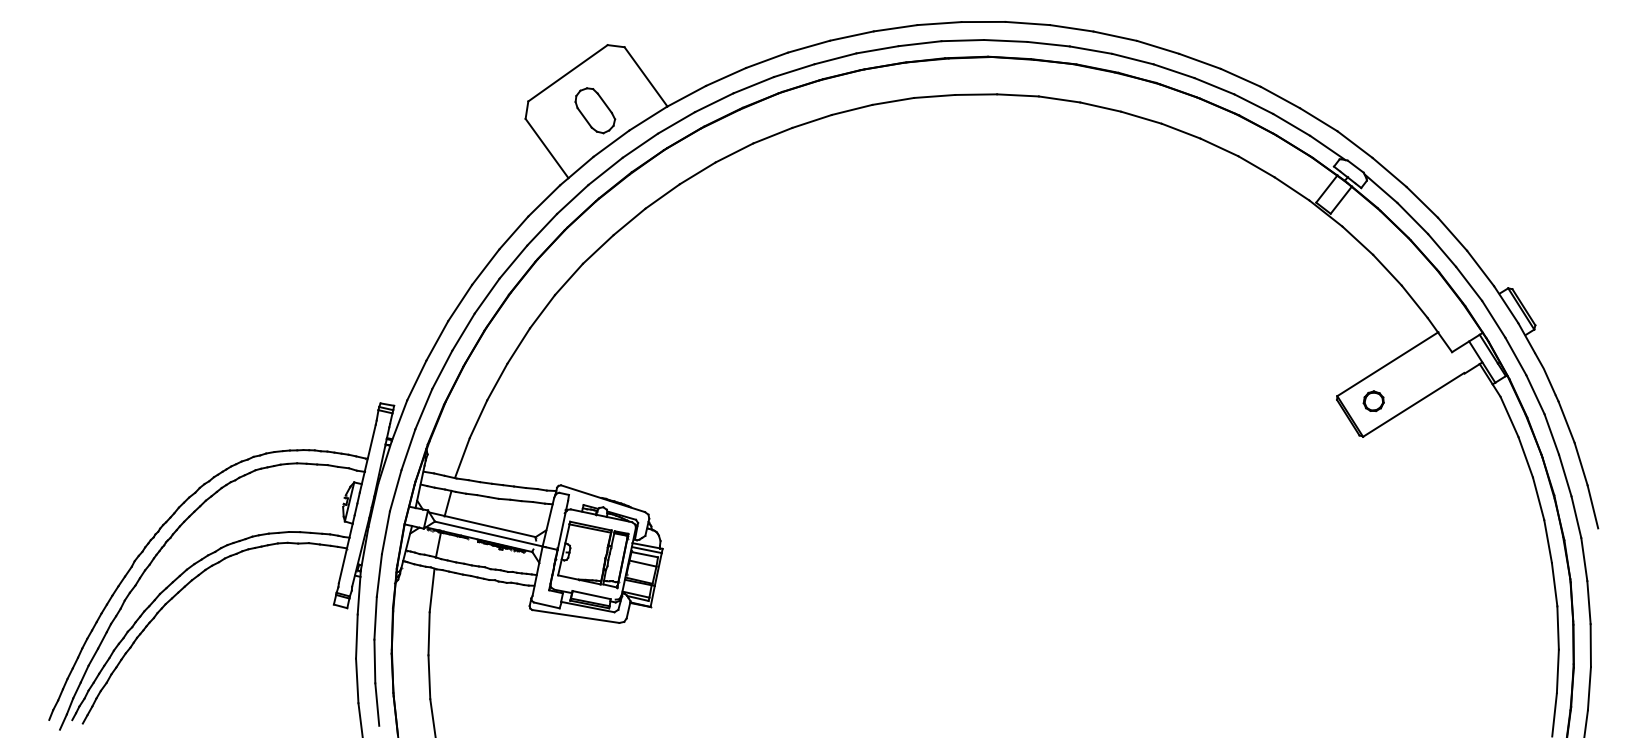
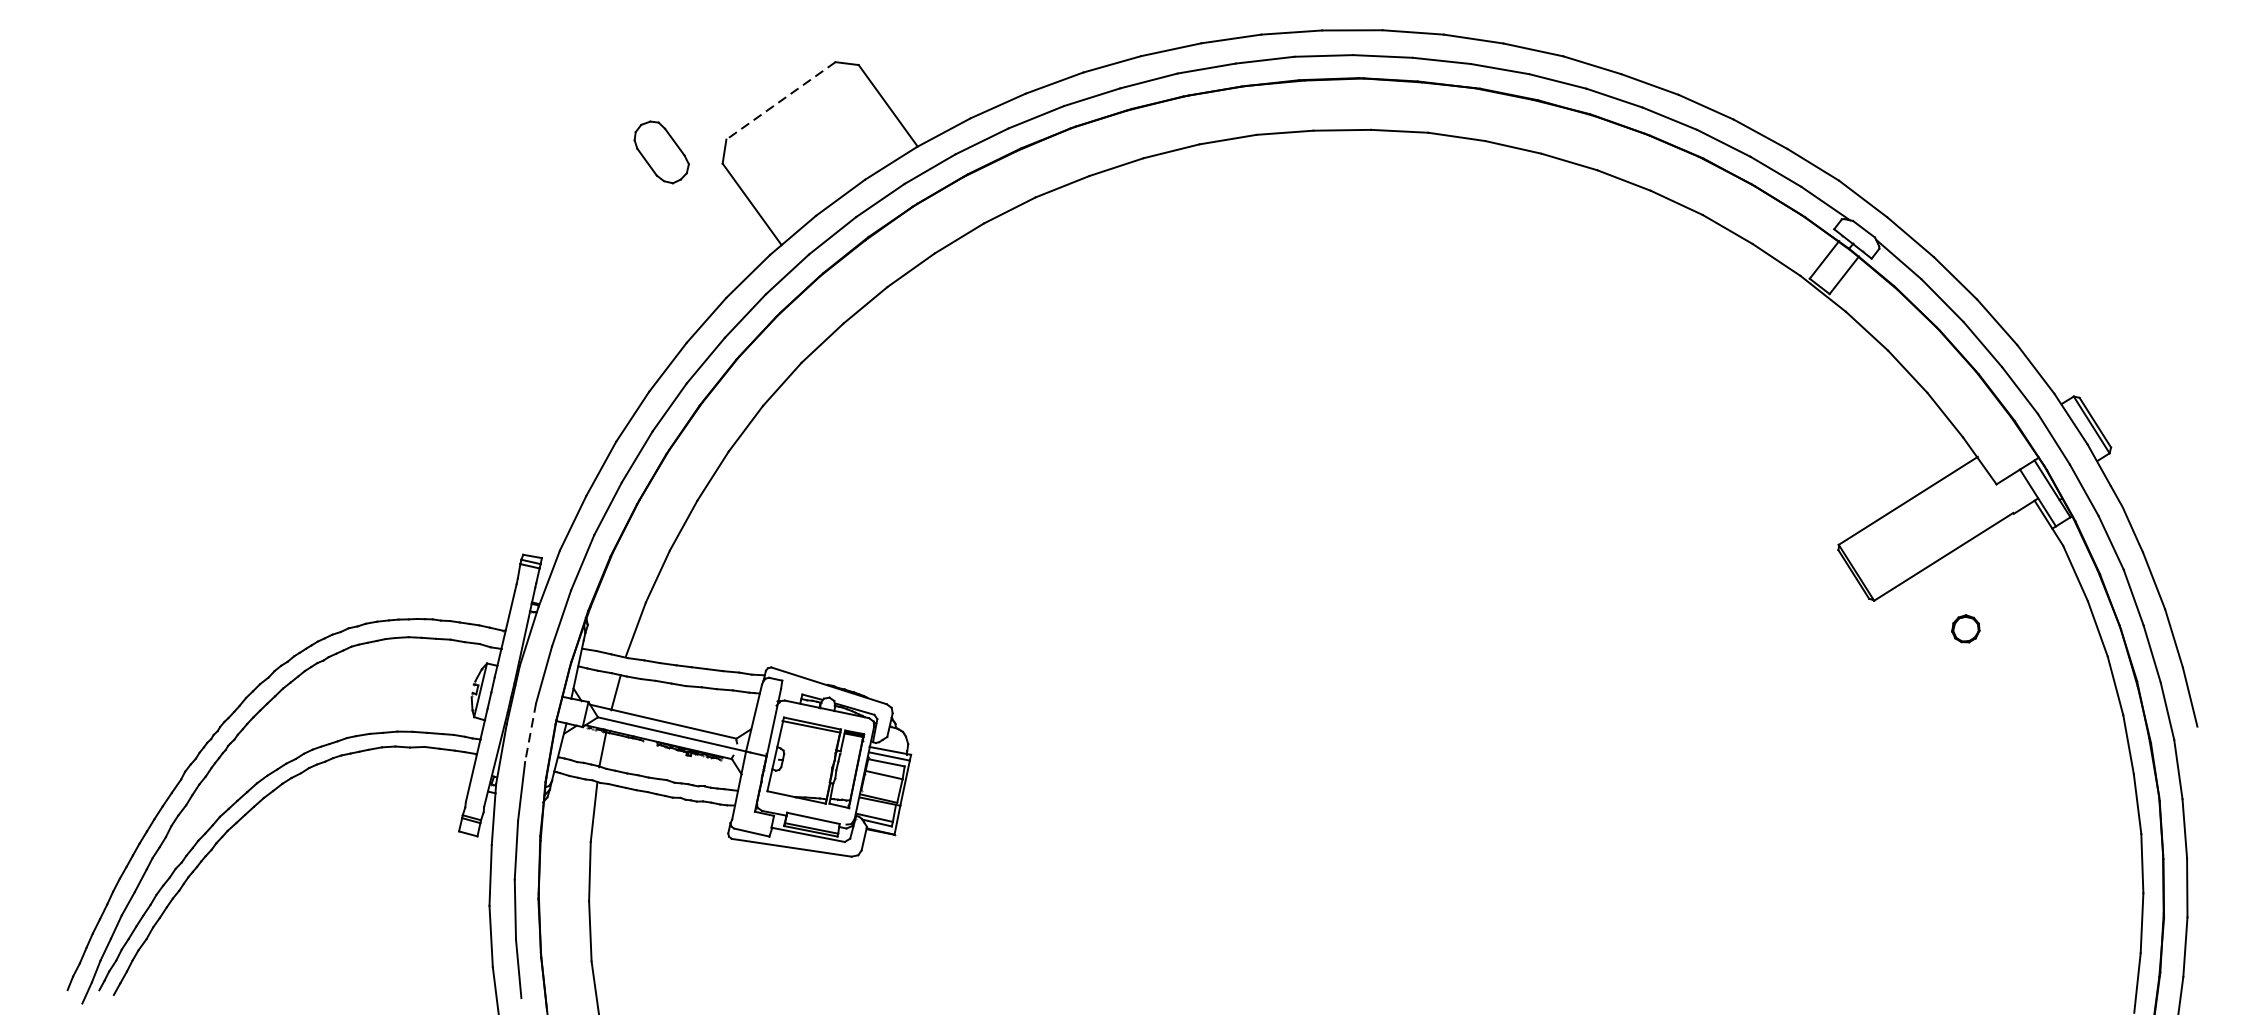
line: (568, 73) -> (781, 101), solid -> dashed
part: (595, 110) -> (662, 152), moved
part: (1373, 400) -> (1965, 627), moved
line: (385, 532) -> (530, 732), solid -> dashed

